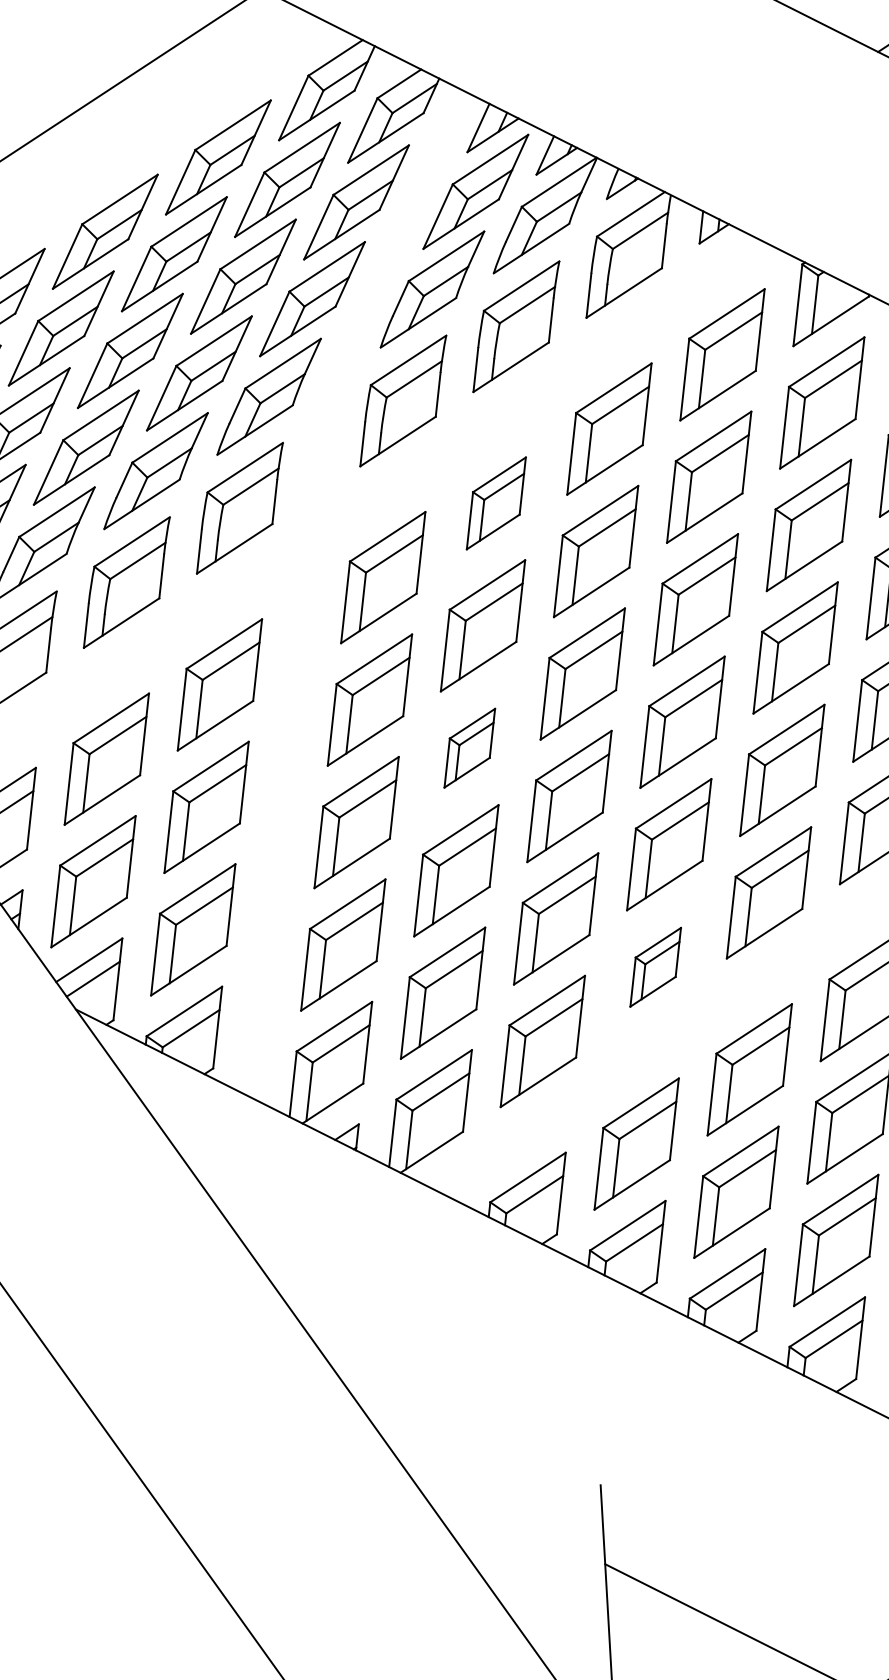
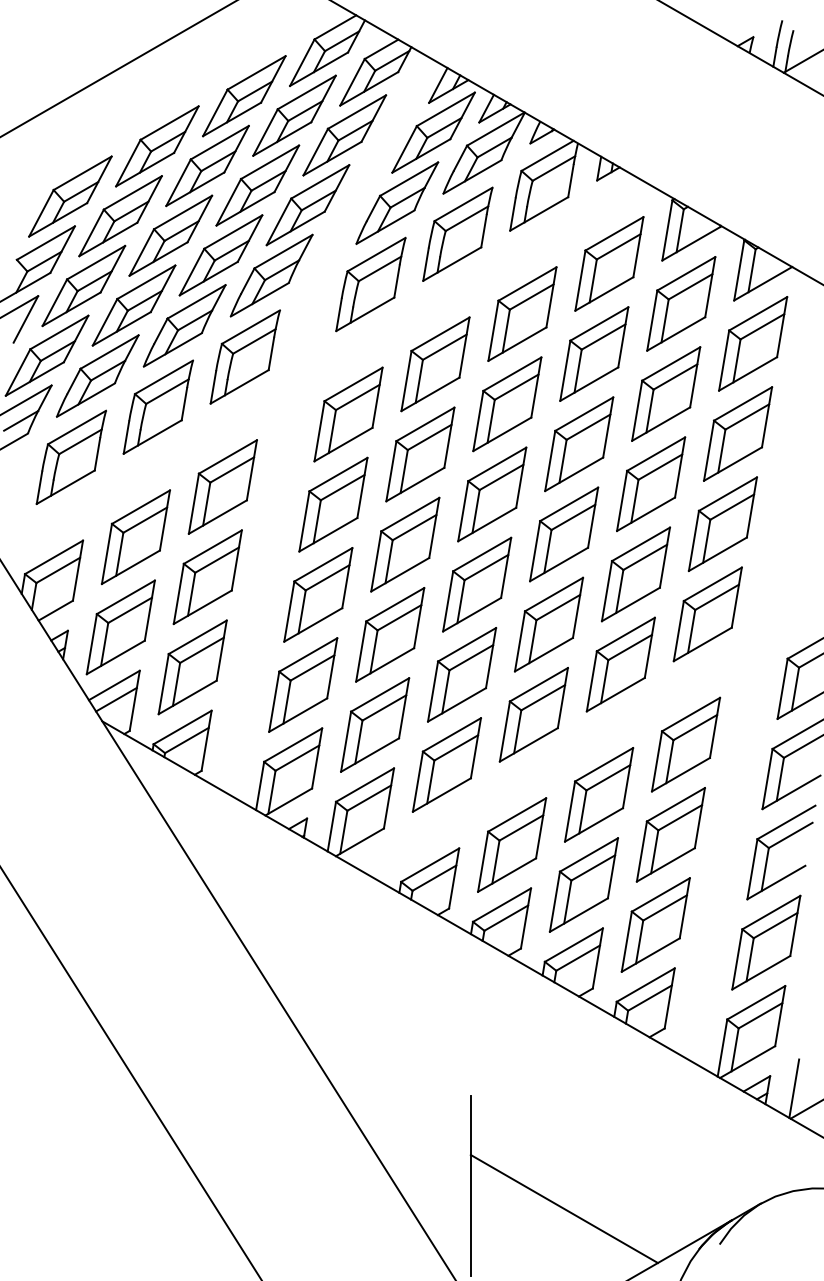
part: (496, 503) -> (435, 364), size x1.43
part: (469, 748) -> (405, 544), size x1.67
part: (655, 966) -> (533, 714), size x1.67

